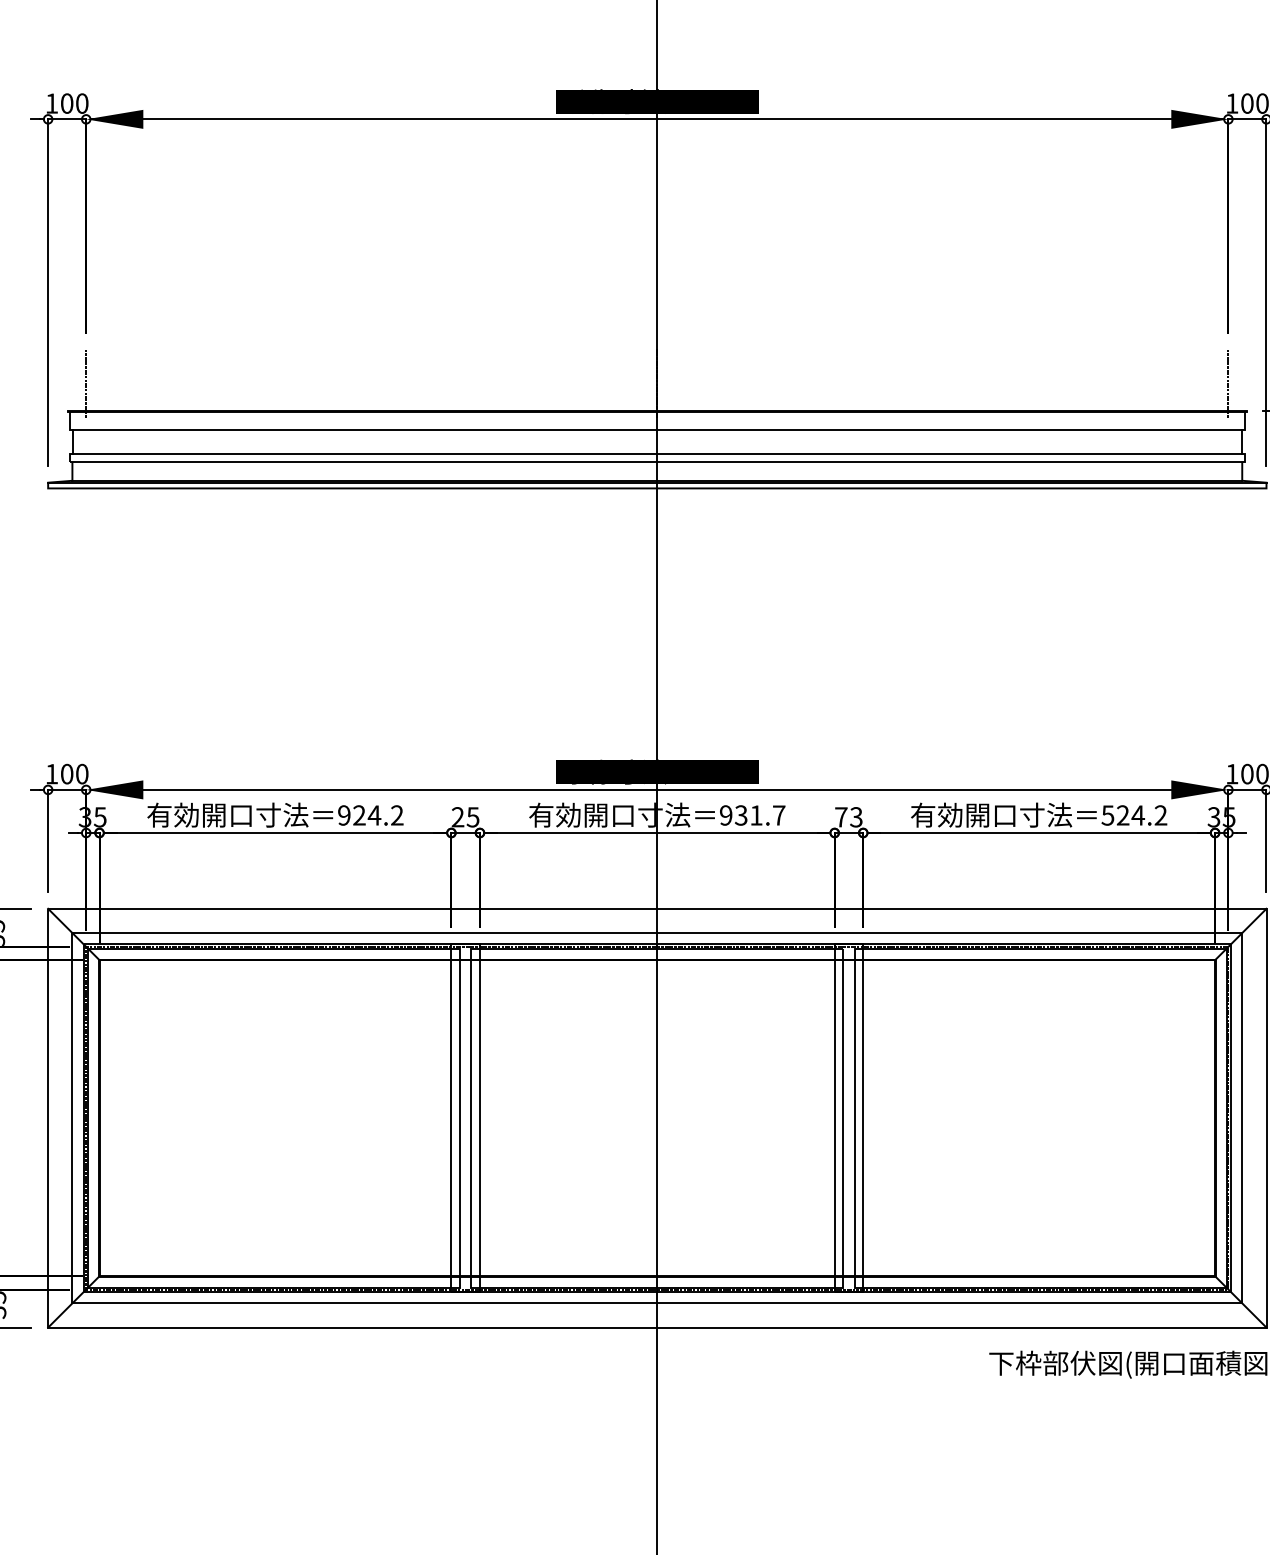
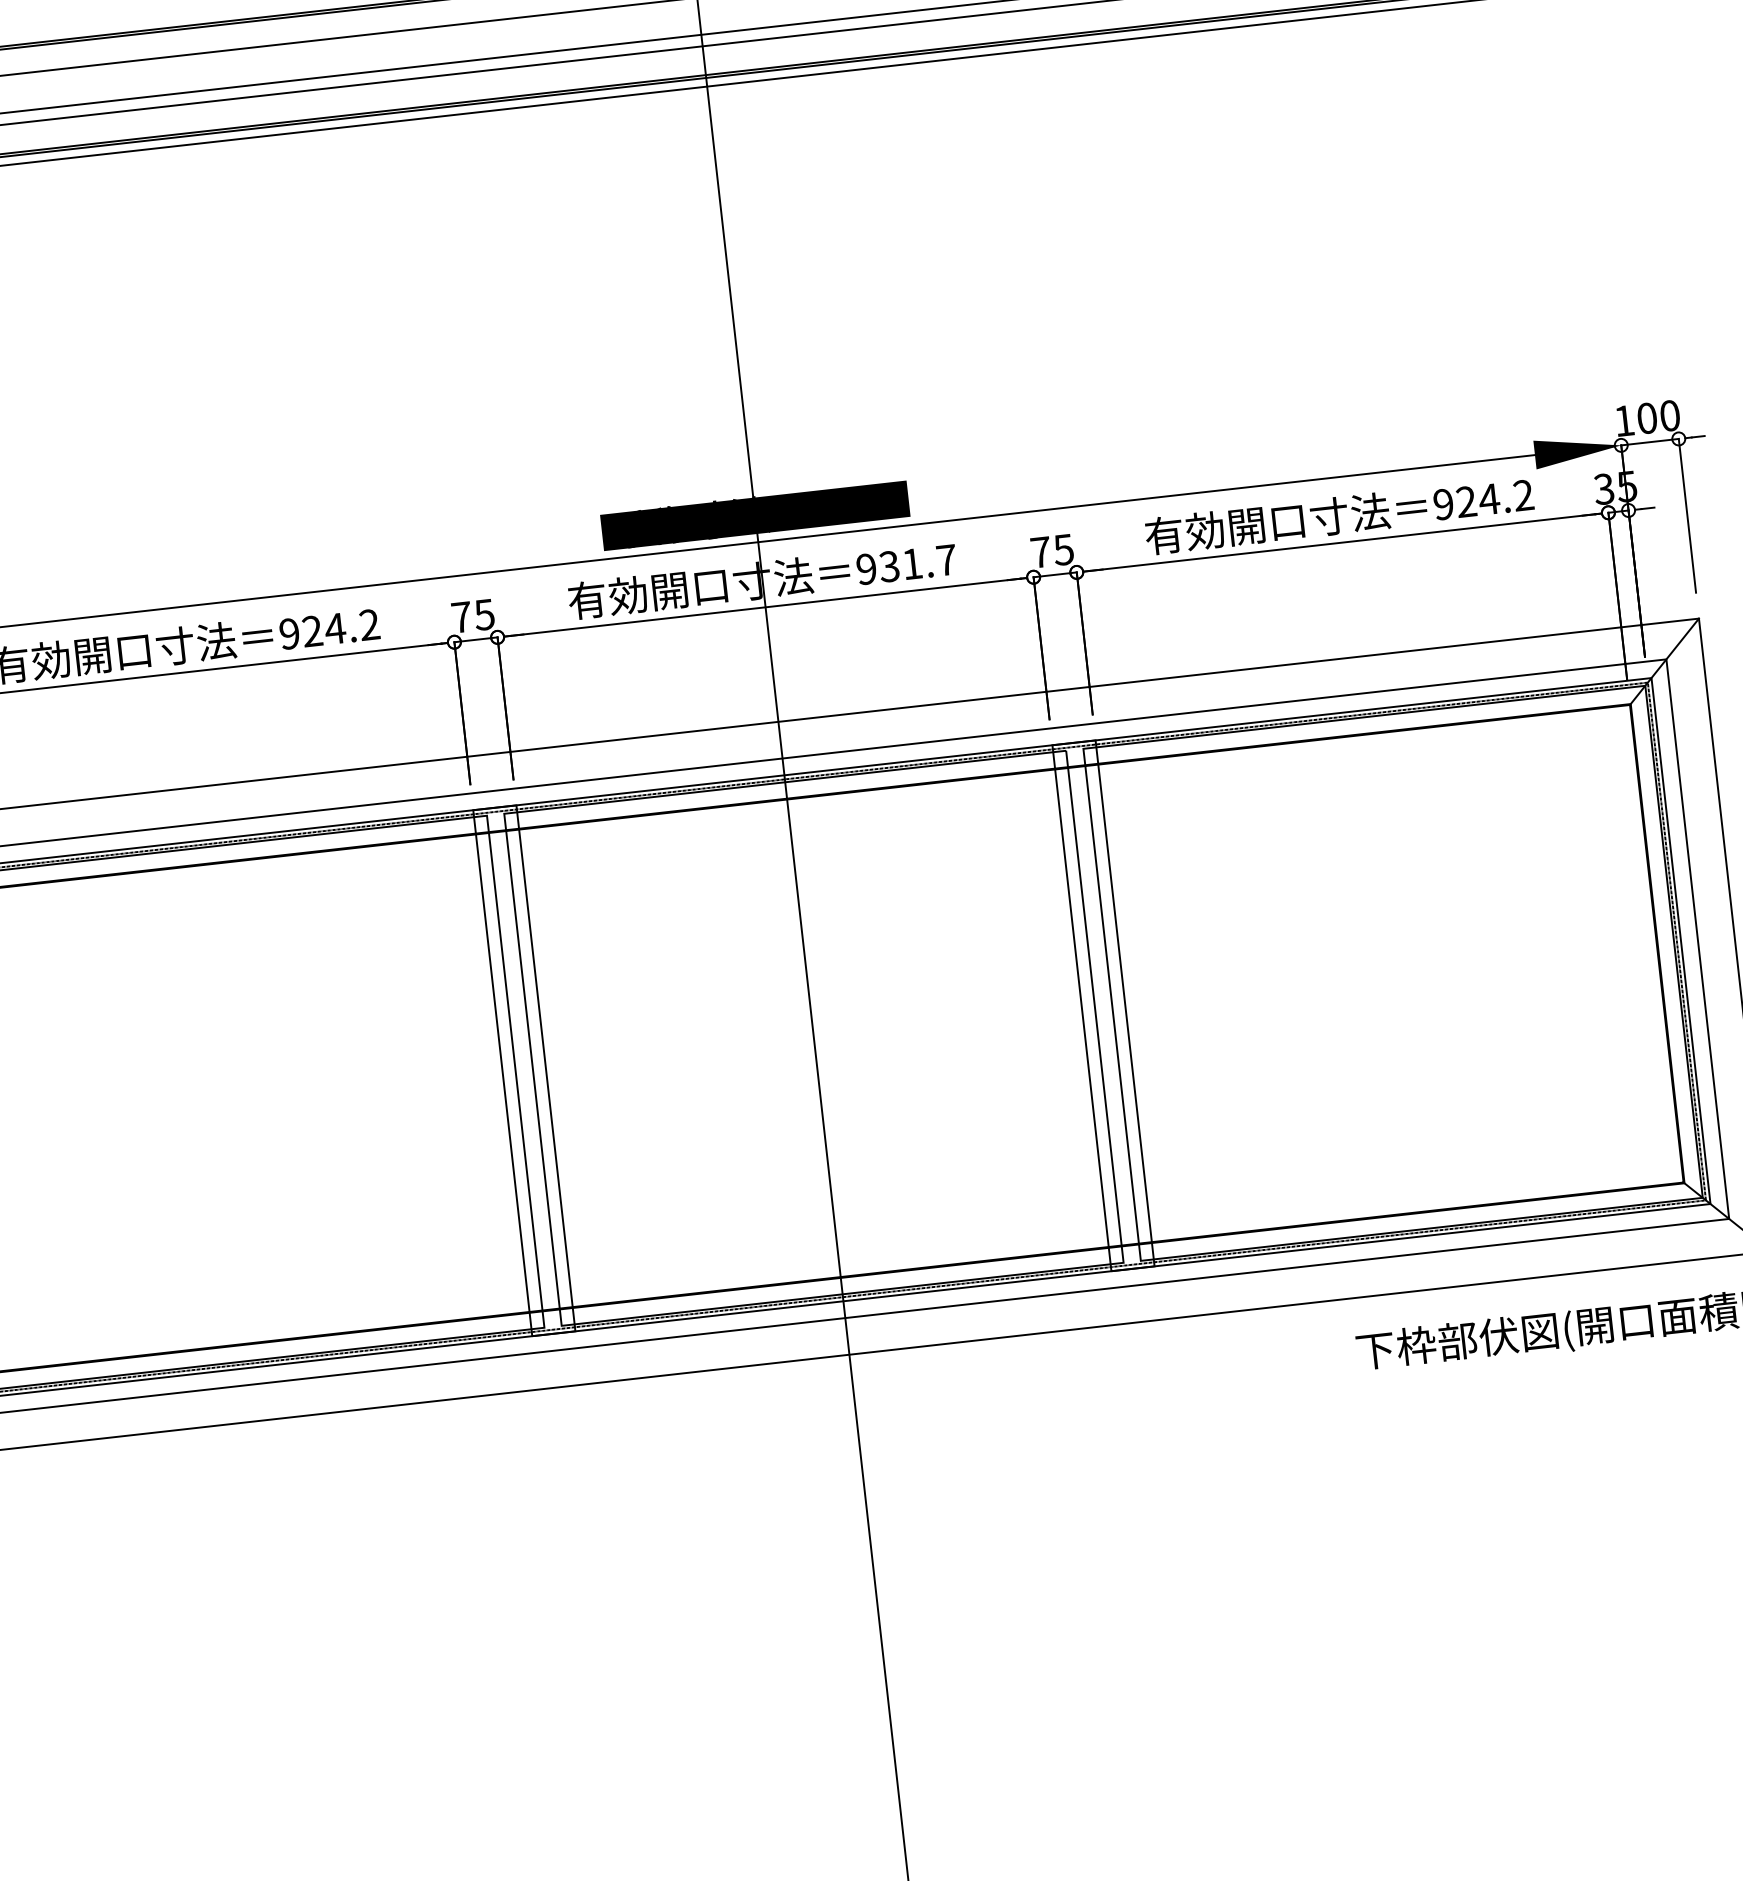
text: (1107, 815) -> (1442, 504), 524.2 -> 924.2
text: (457, 817) -> (460, 617), 25 -> 75
text: (856, 817) -> (1063, 550), 73 -> 75

